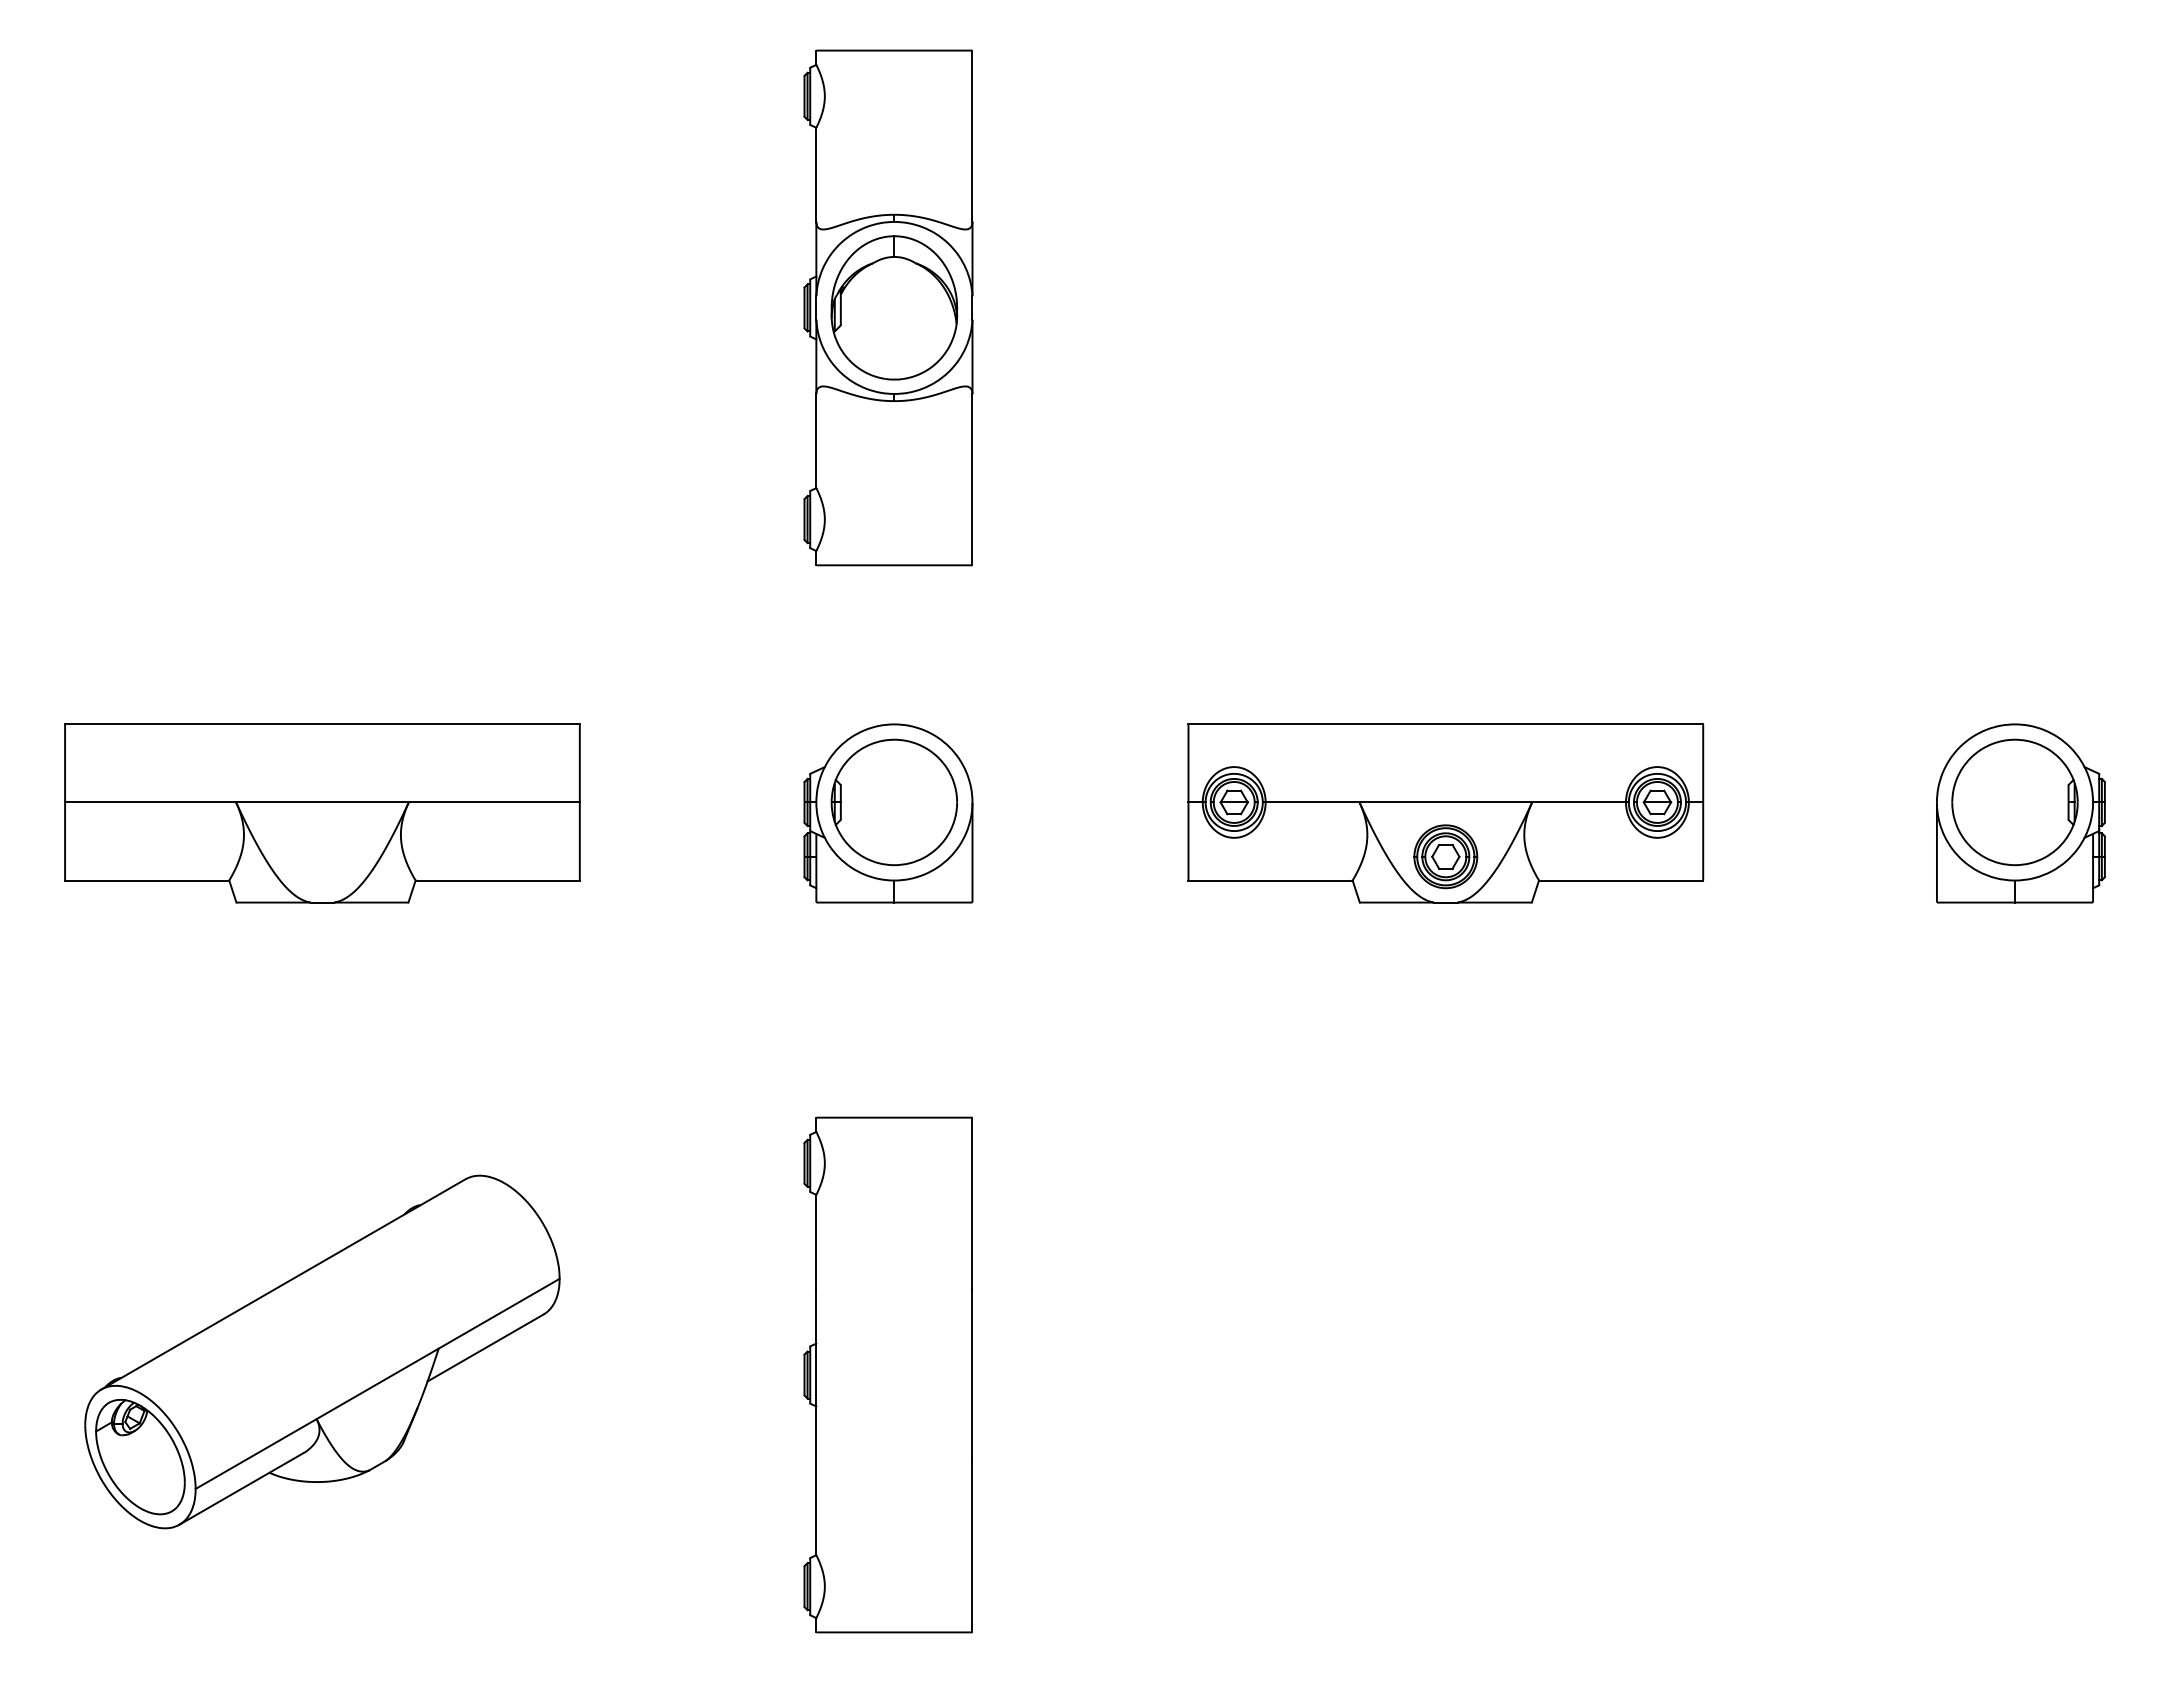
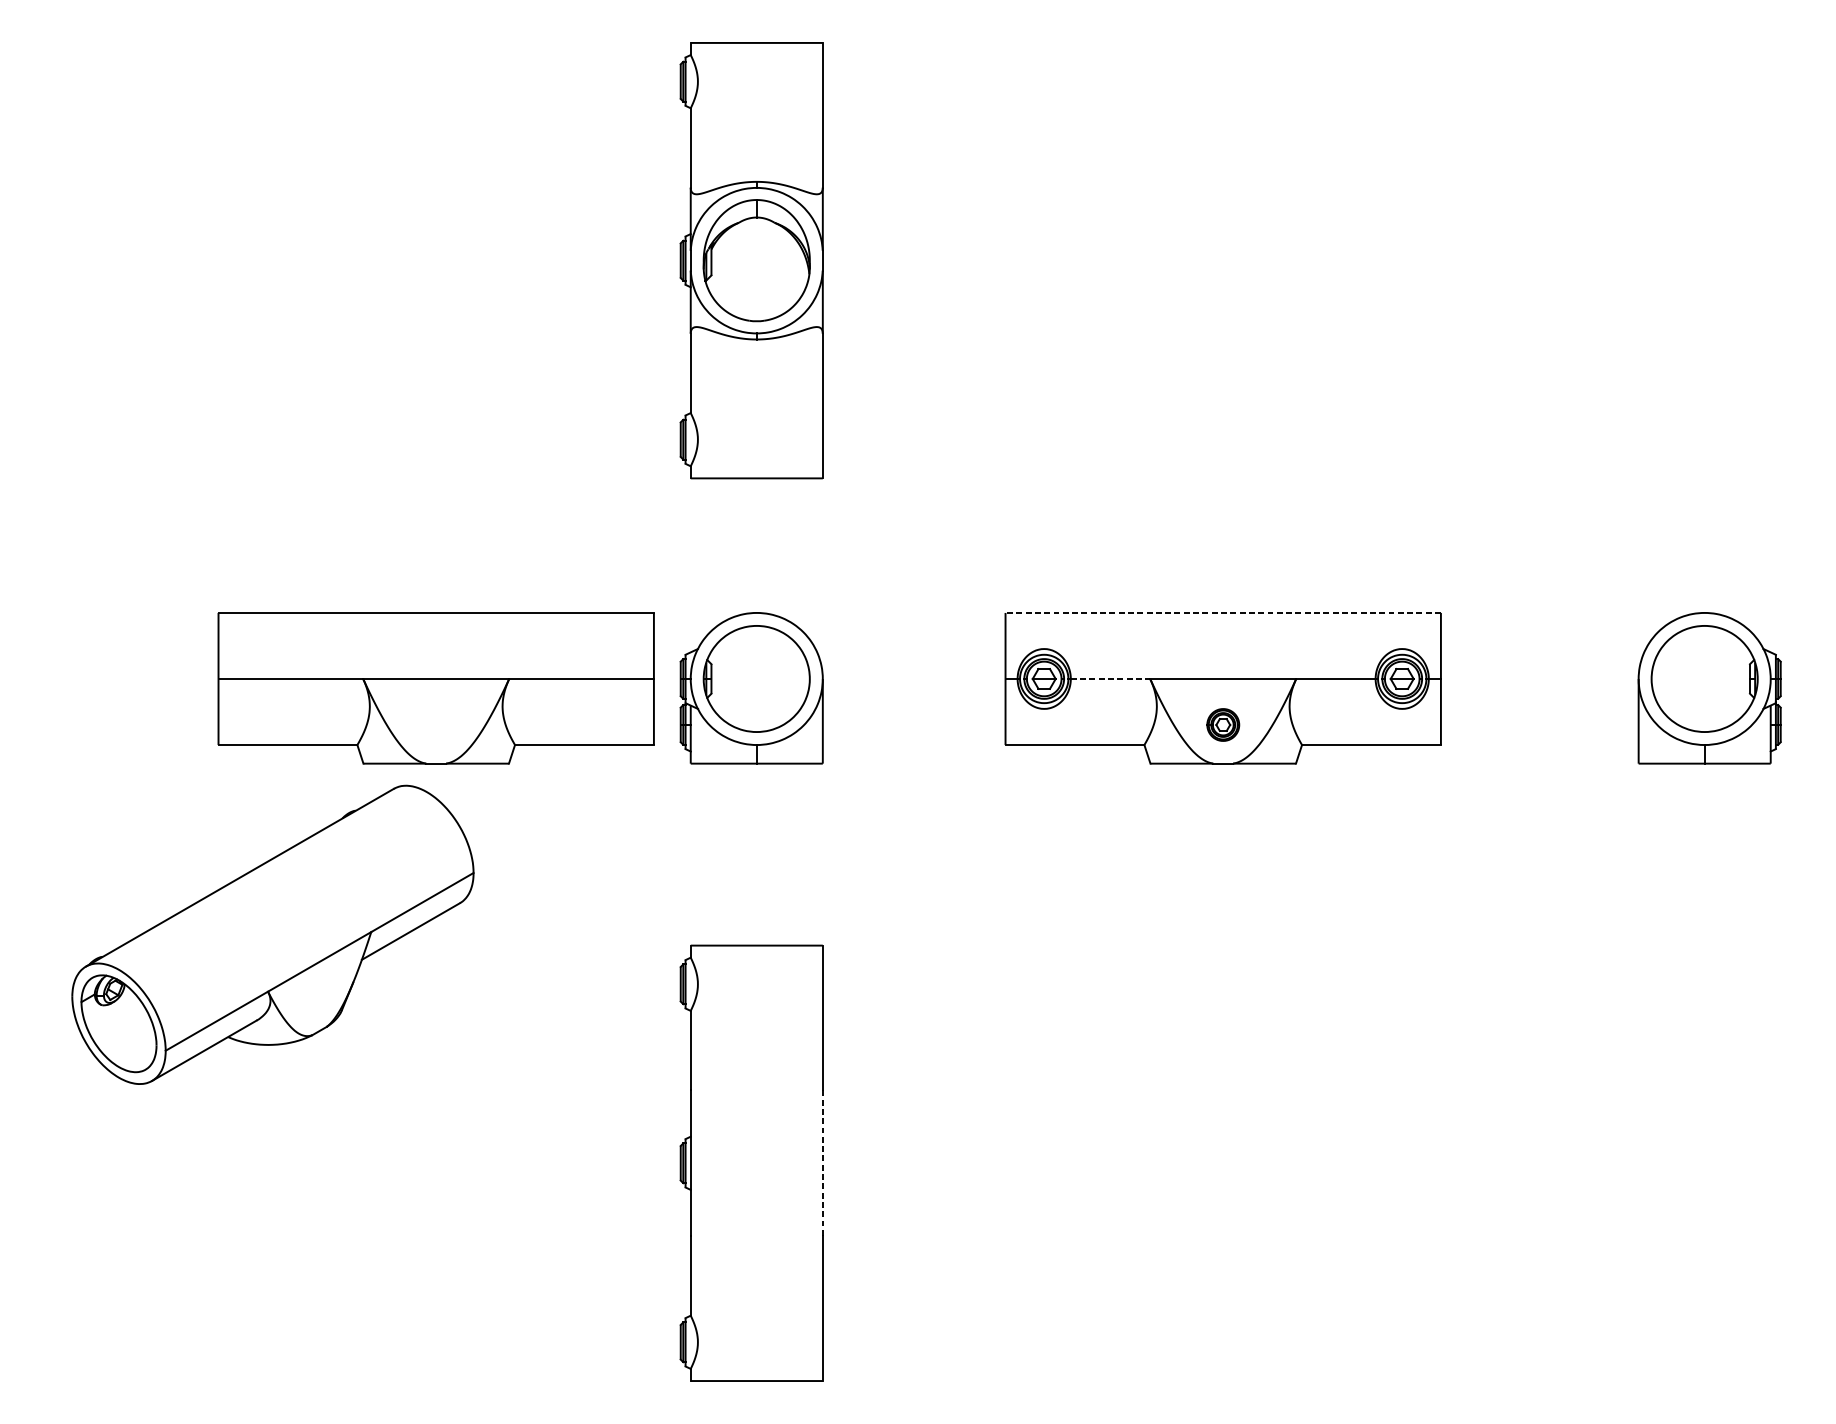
line: (1445, 724) -> (1222, 613), solid -> dashed
line: (1312, 802) -> (1110, 679), solid -> dashed
part: (322, 813) -> (436, 688), moved
part: (1445, 856) -> (1222, 724), size x0.6
part: (322, 1351) -> (273, 934), moved
line: (972, 1375) -> (822, 1163), solid -> dashed

